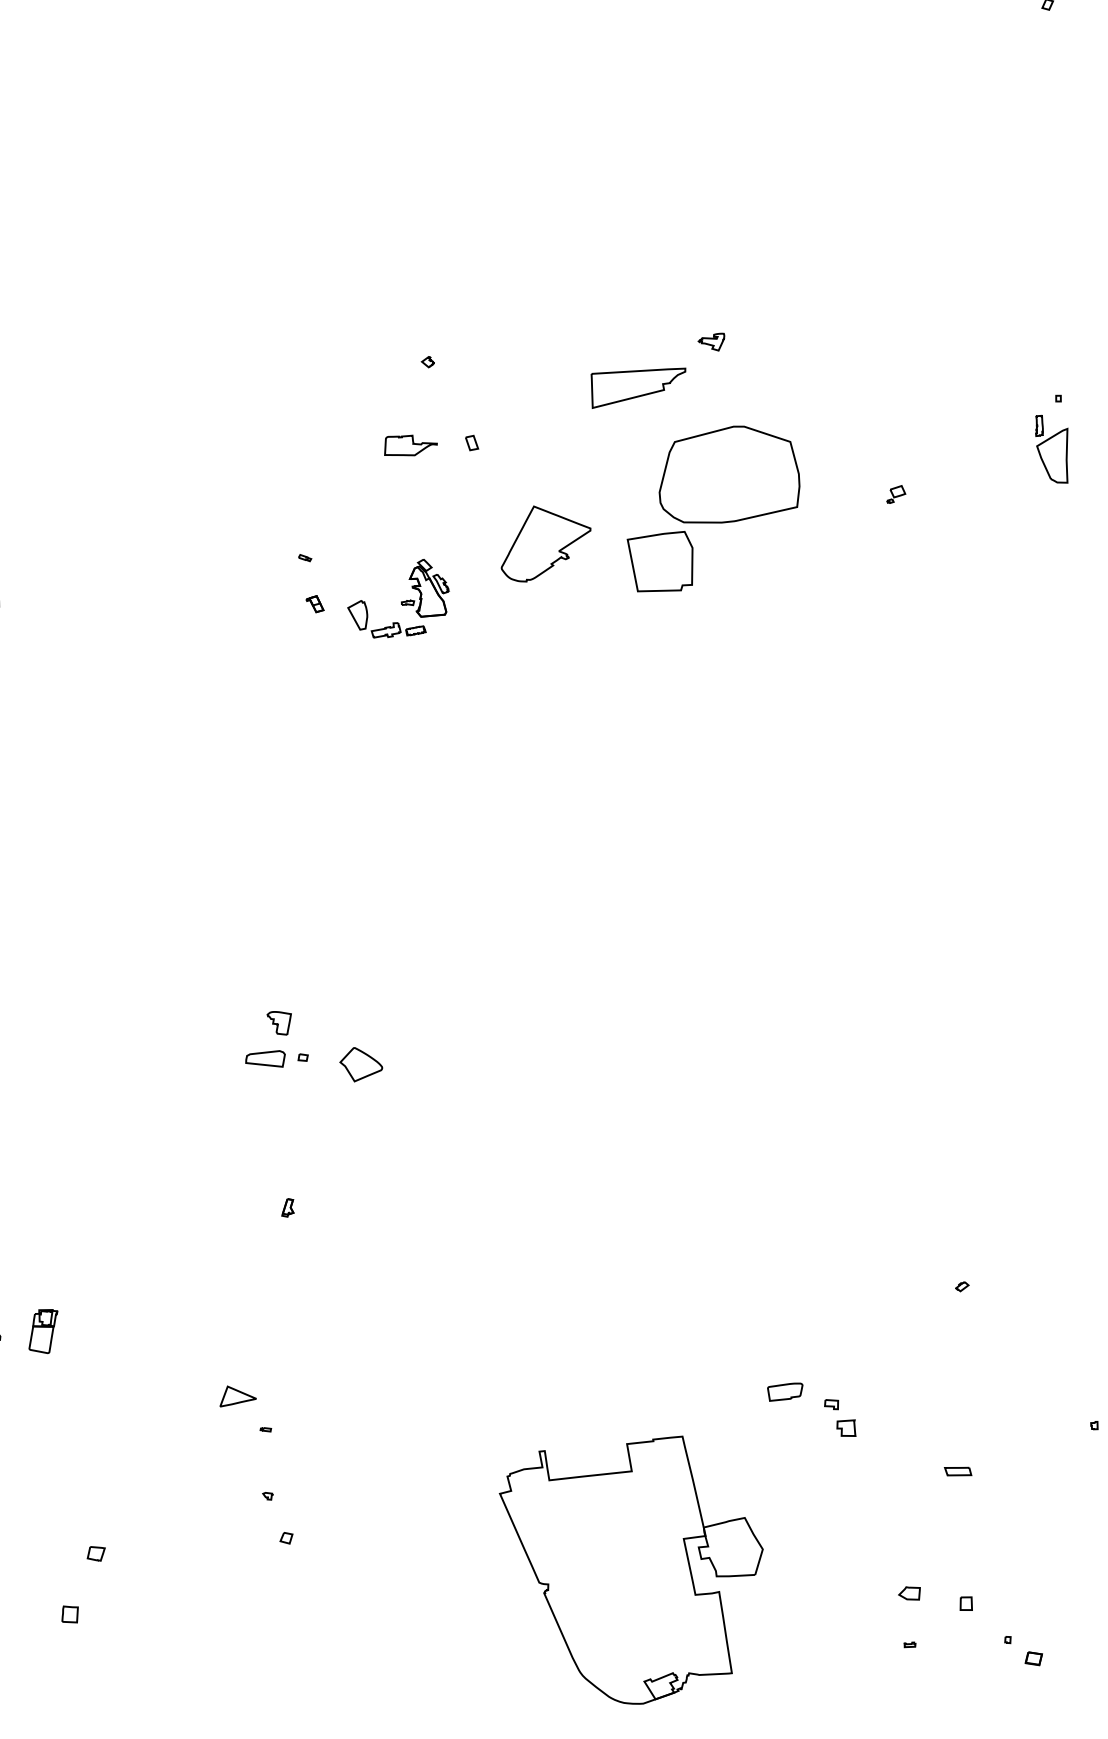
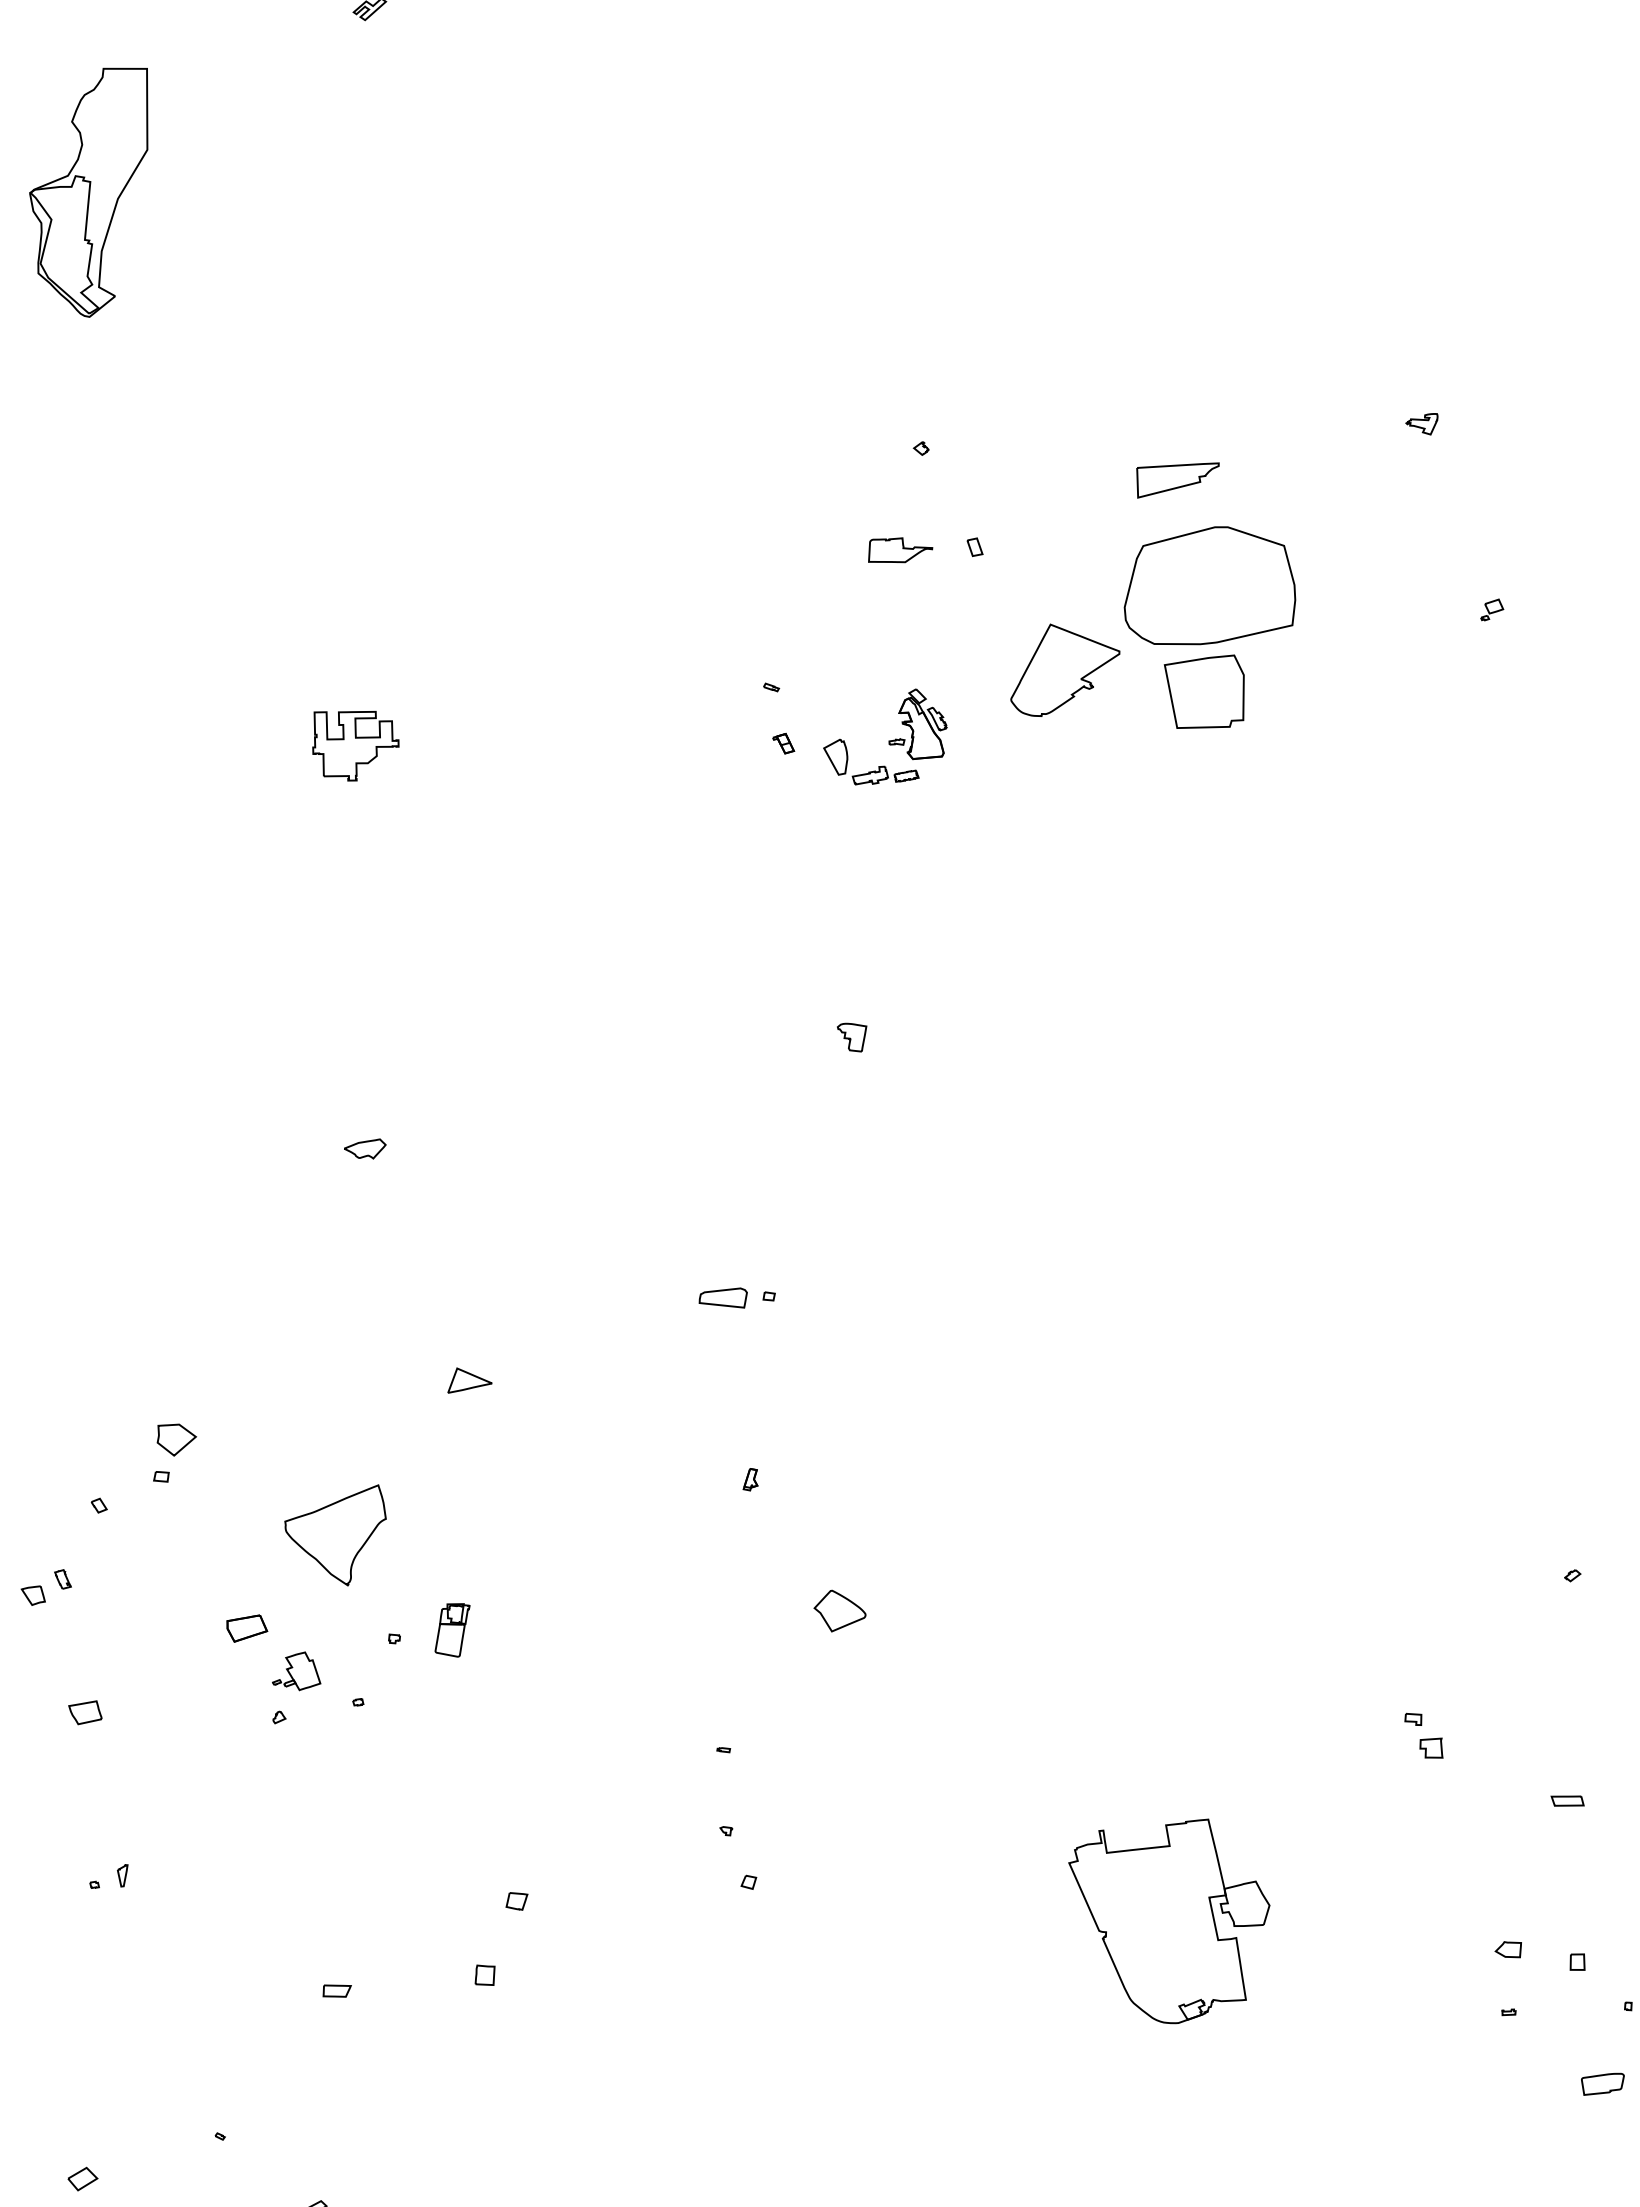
part: (711, 342) -> (1421, 424), moved
part: (638, 388) -> (1177, 480), size x0.71
part: (729, 474) -> (1209, 585), moved
part: (279, 1023) -> (852, 1037), moved
part: (360, 1064) -> (839, 1610), moved
part: (784, 1391) -> (1602, 2083), moved
part: (237, 1396) -> (469, 1380), moved
part: (631, 1570) -> (1169, 1921), size x0.62

